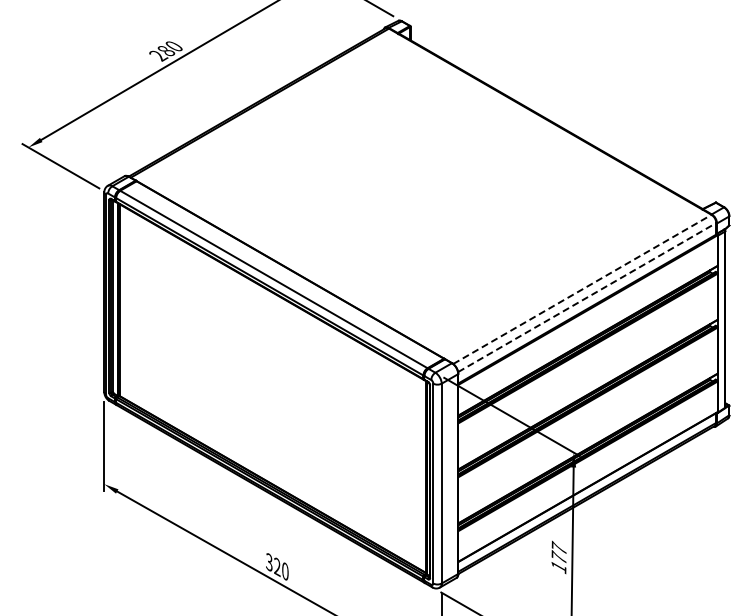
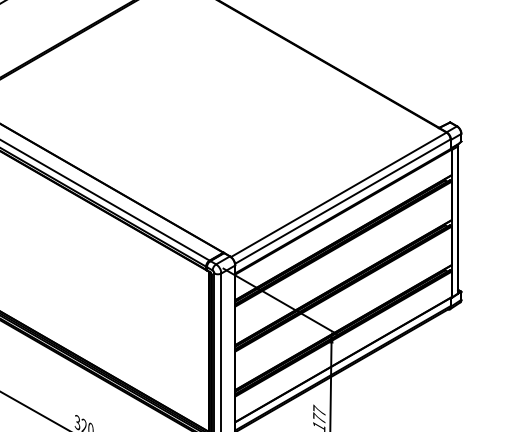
line: (582, 289) -> (338, 194), dashed -> solid
line: (587, 297) -> (343, 201), dashed -> solid

